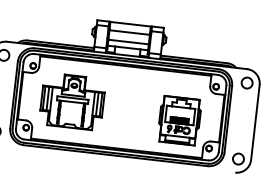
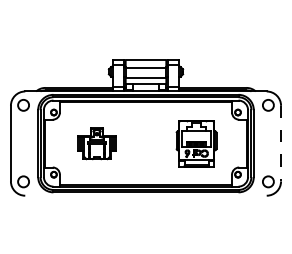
part: (72, 101) -> (96, 143), size x0.6
part: (179, 119) -> (196, 143), moved
line: (255, 122) -> (281, 143), solid -> dashed

